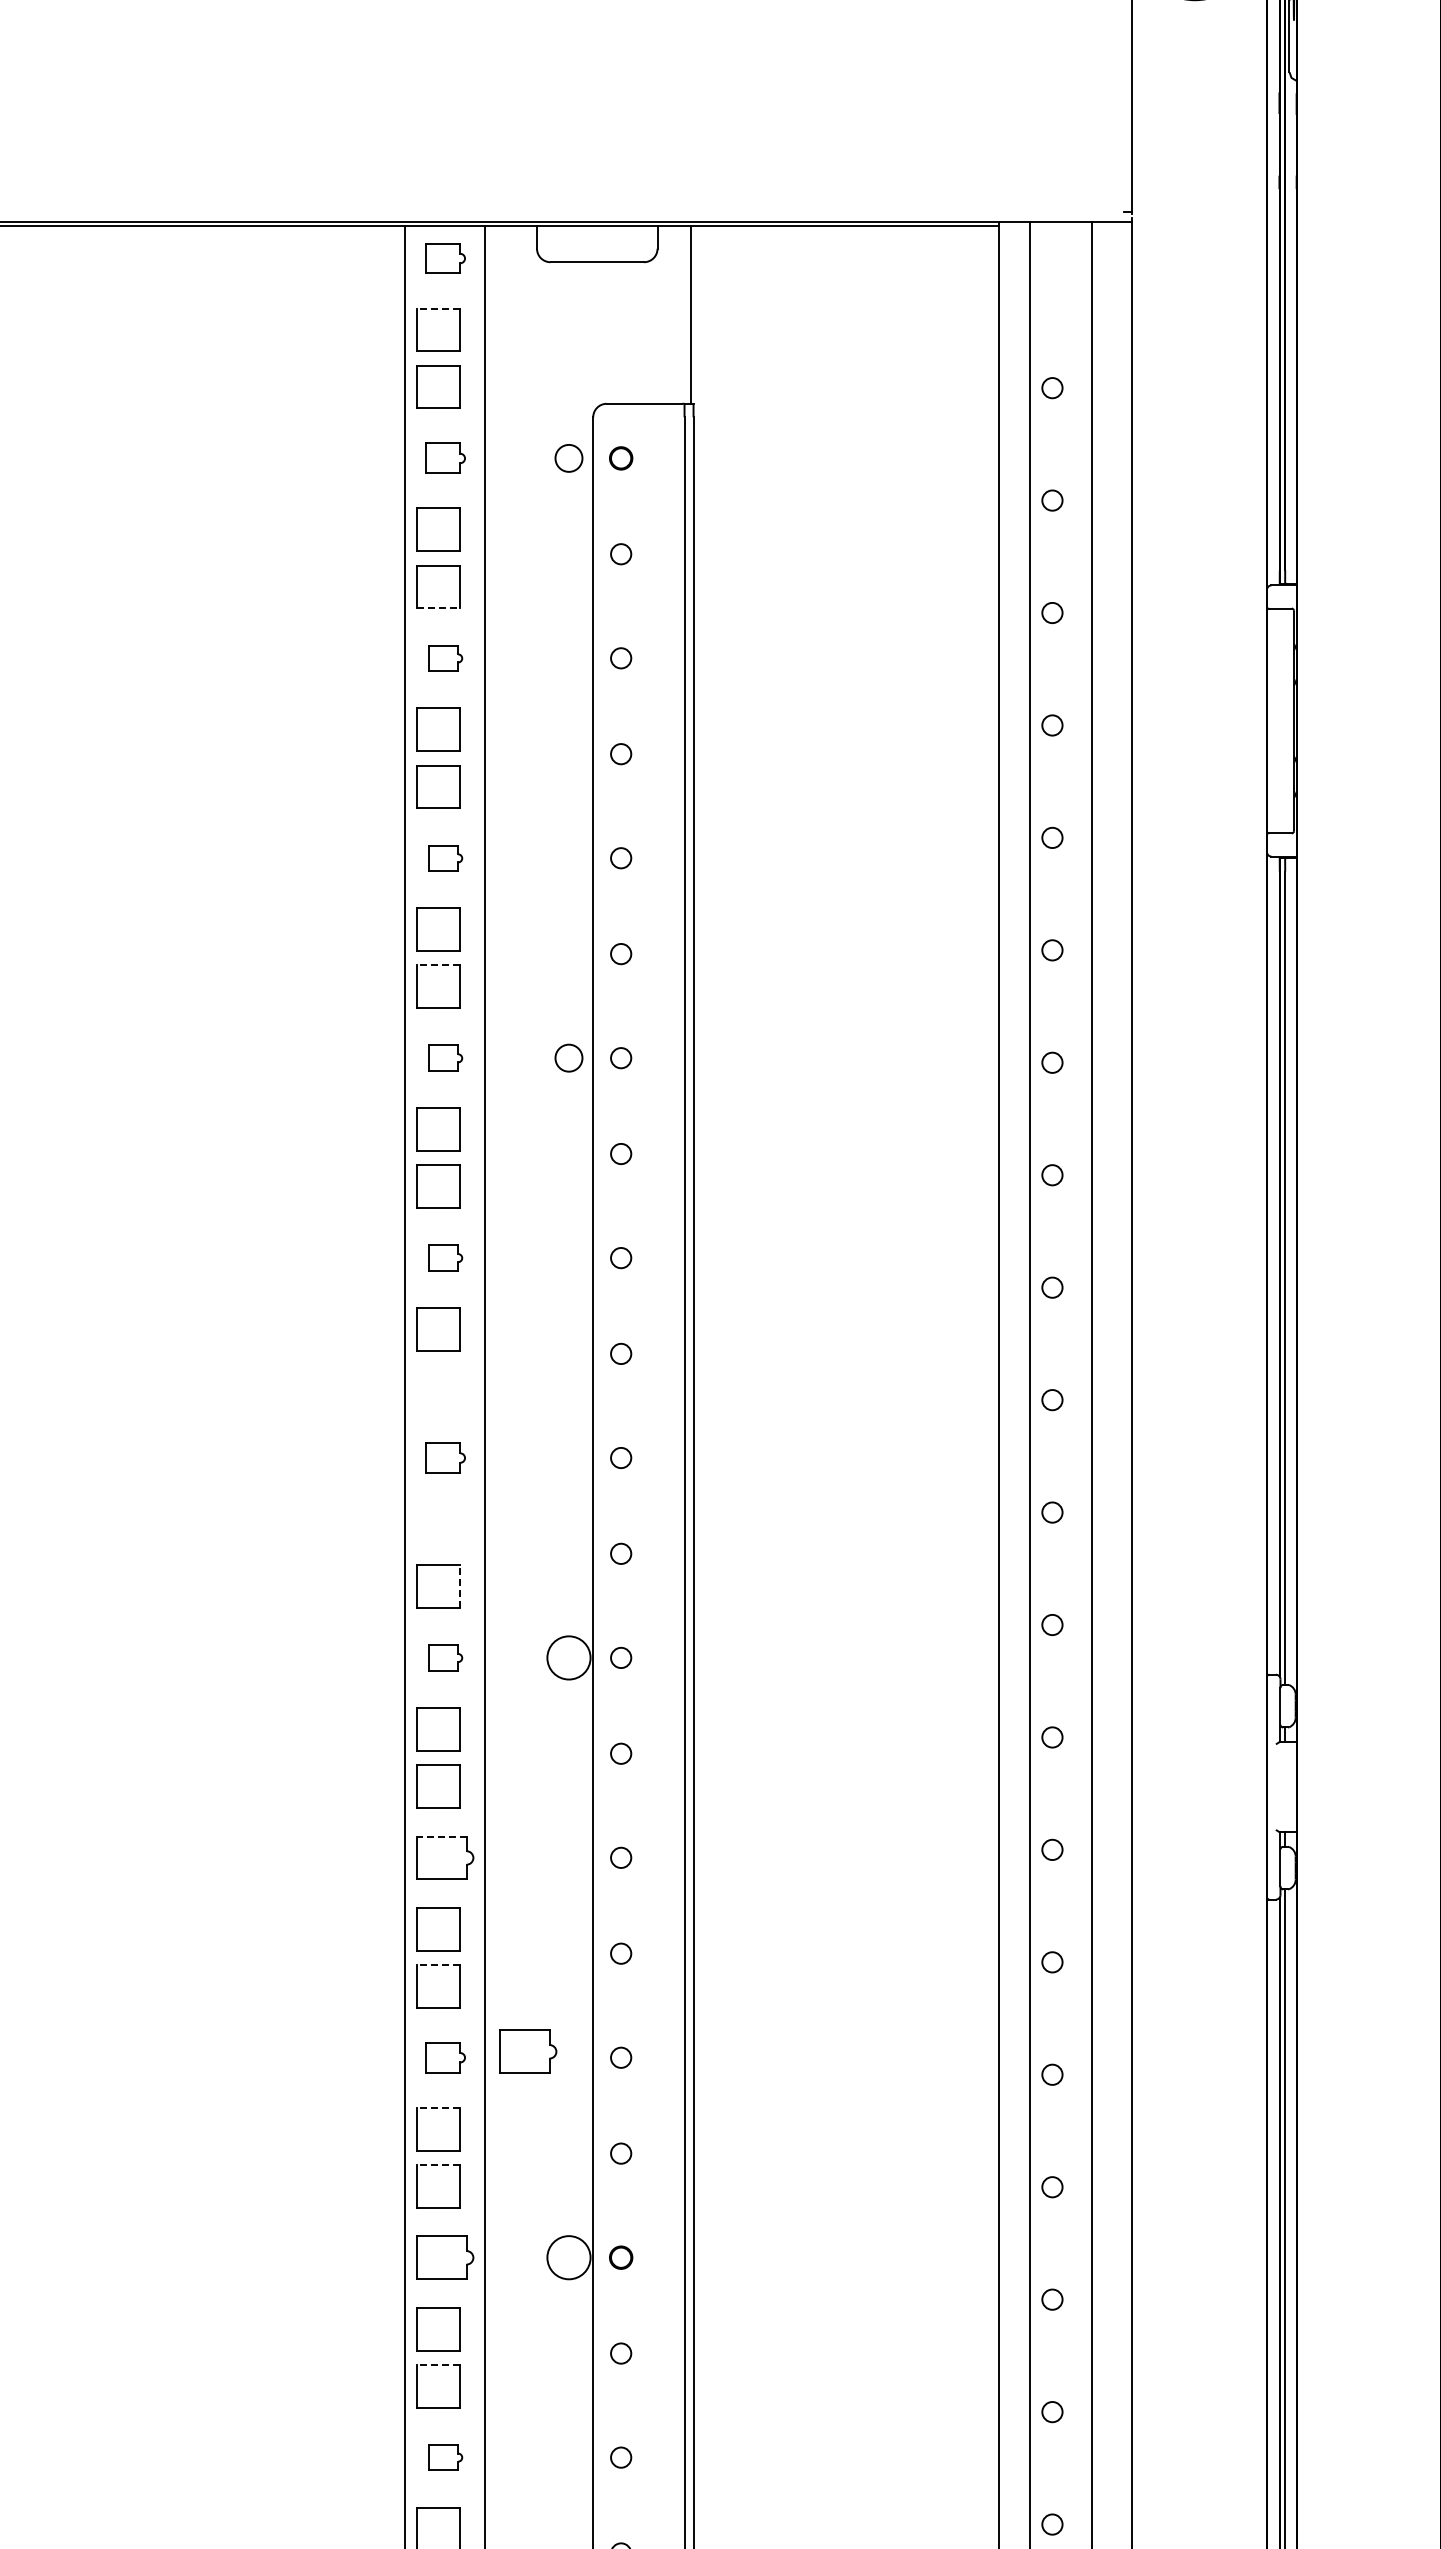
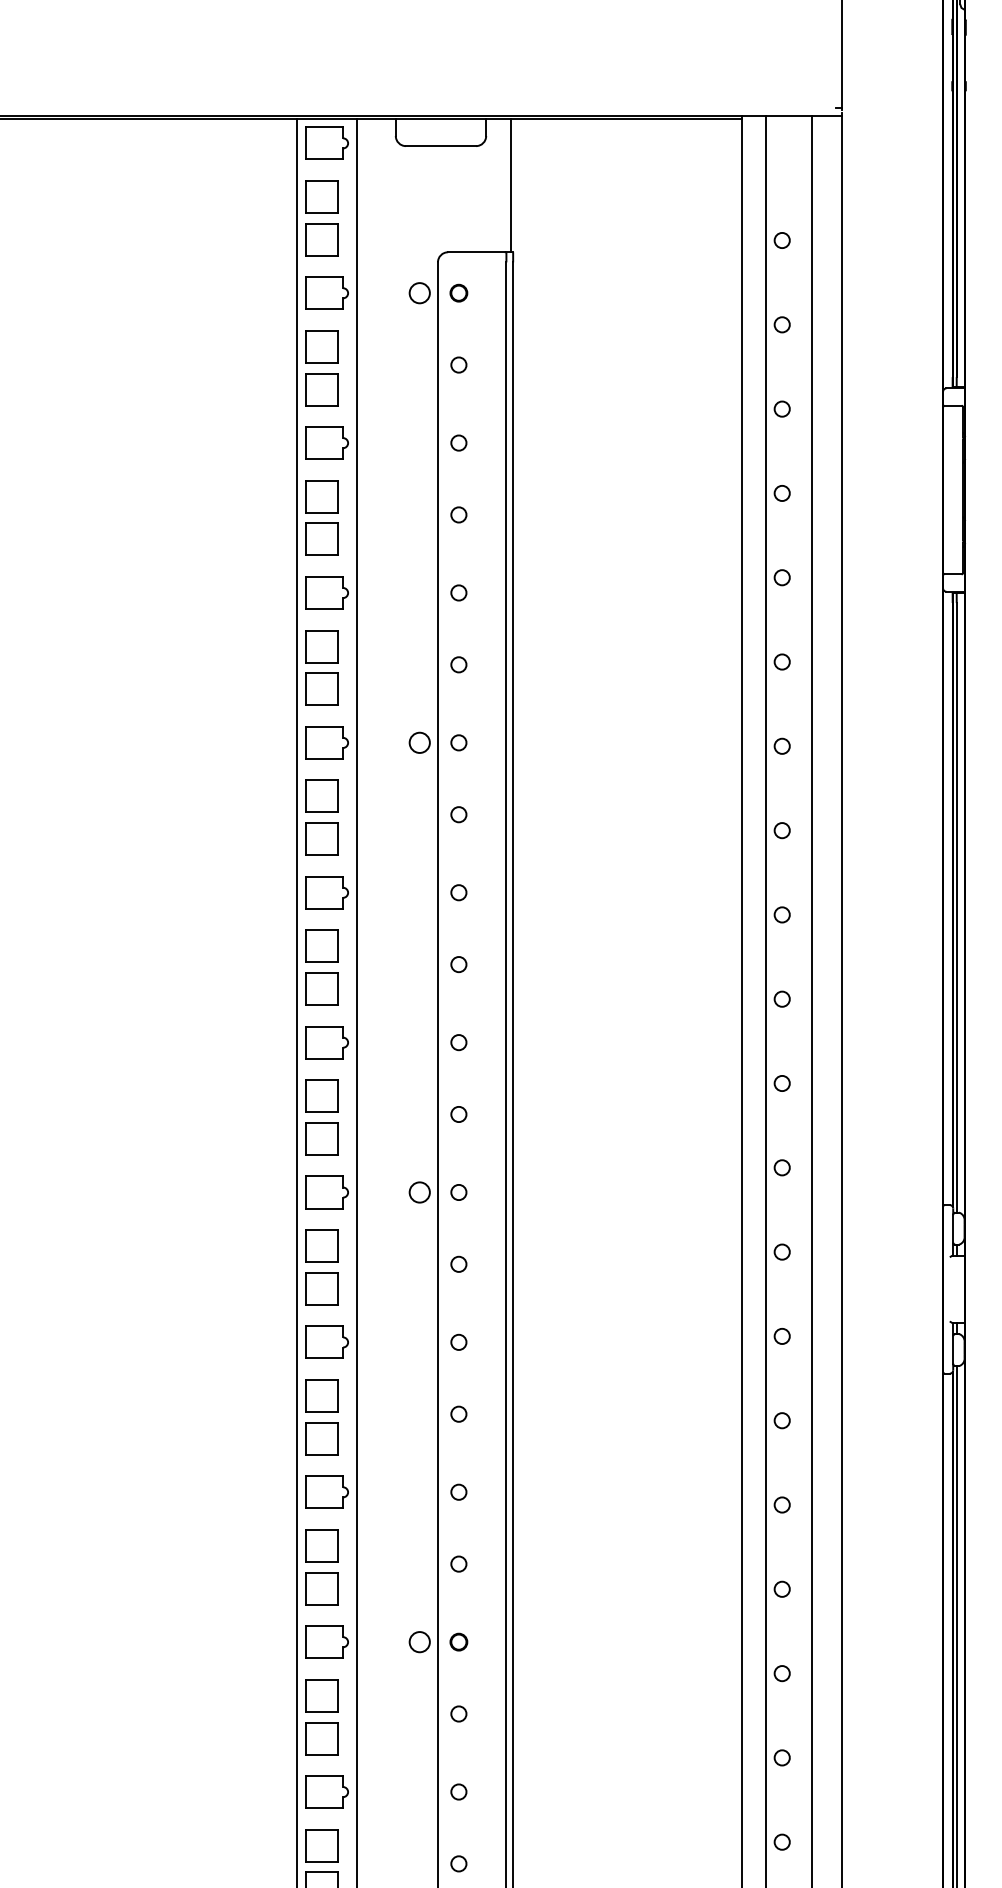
part: (445, 258) -> (327, 143), size x1.43
line: (438, 308) -> (321, 180), dashed -> solid
part: (445, 458) -> (327, 293), size x1.43
line: (439, 608) -> (322, 405), dashed -> solid
part: (445, 658) -> (327, 443), size x1.67
part: (445, 858) -> (327, 593), size x1.67
line: (438, 965) -> (321, 673), dashed -> solid
part: (445, 1058) -> (327, 743), size x1.67
part: (445, 1257) -> (327, 892), size x1.67
part: (438, 1386) -> (321, 989), added
part: (445, 1457) -> (327, 1042), size x1.43
part: (438, 1529) -> (321, 1096), added
line: (459, 1586) -> (337, 1138), dashed -> solid
part: (445, 1657) -> (327, 1192), size x1.67
circle: (568, 1657) -> (419, 1192), size x0.62
line: (441, 1836) -> (324, 1326), dashed -> solid
line: (438, 1965) -> (321, 1423), dashed -> solid
part: (528, 2051) -> (389, 1487), removed
part: (445, 2057) -> (327, 1492), size x1.43
line: (438, 2107) -> (321, 1529), dashed -> solid
line: (438, 2164) -> (321, 1572), dashed -> solid
circle: (568, 2257) -> (419, 1641), size x0.62
line: (438, 2364) -> (321, 1722), dashed -> solid
part: (445, 2457) -> (327, 1791), size x1.67

